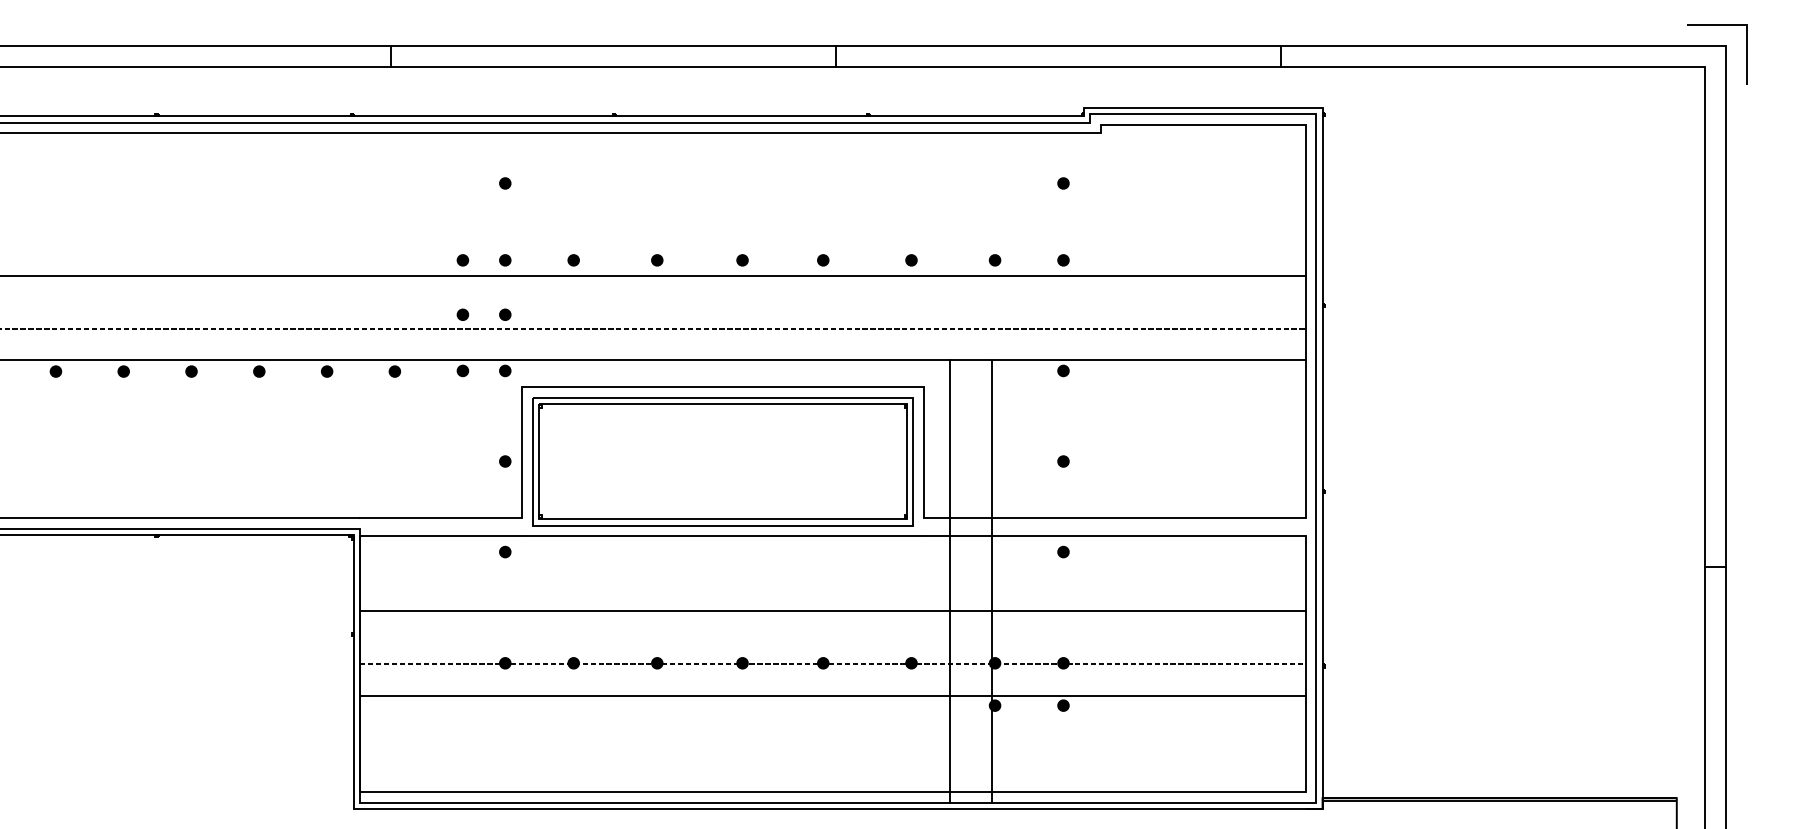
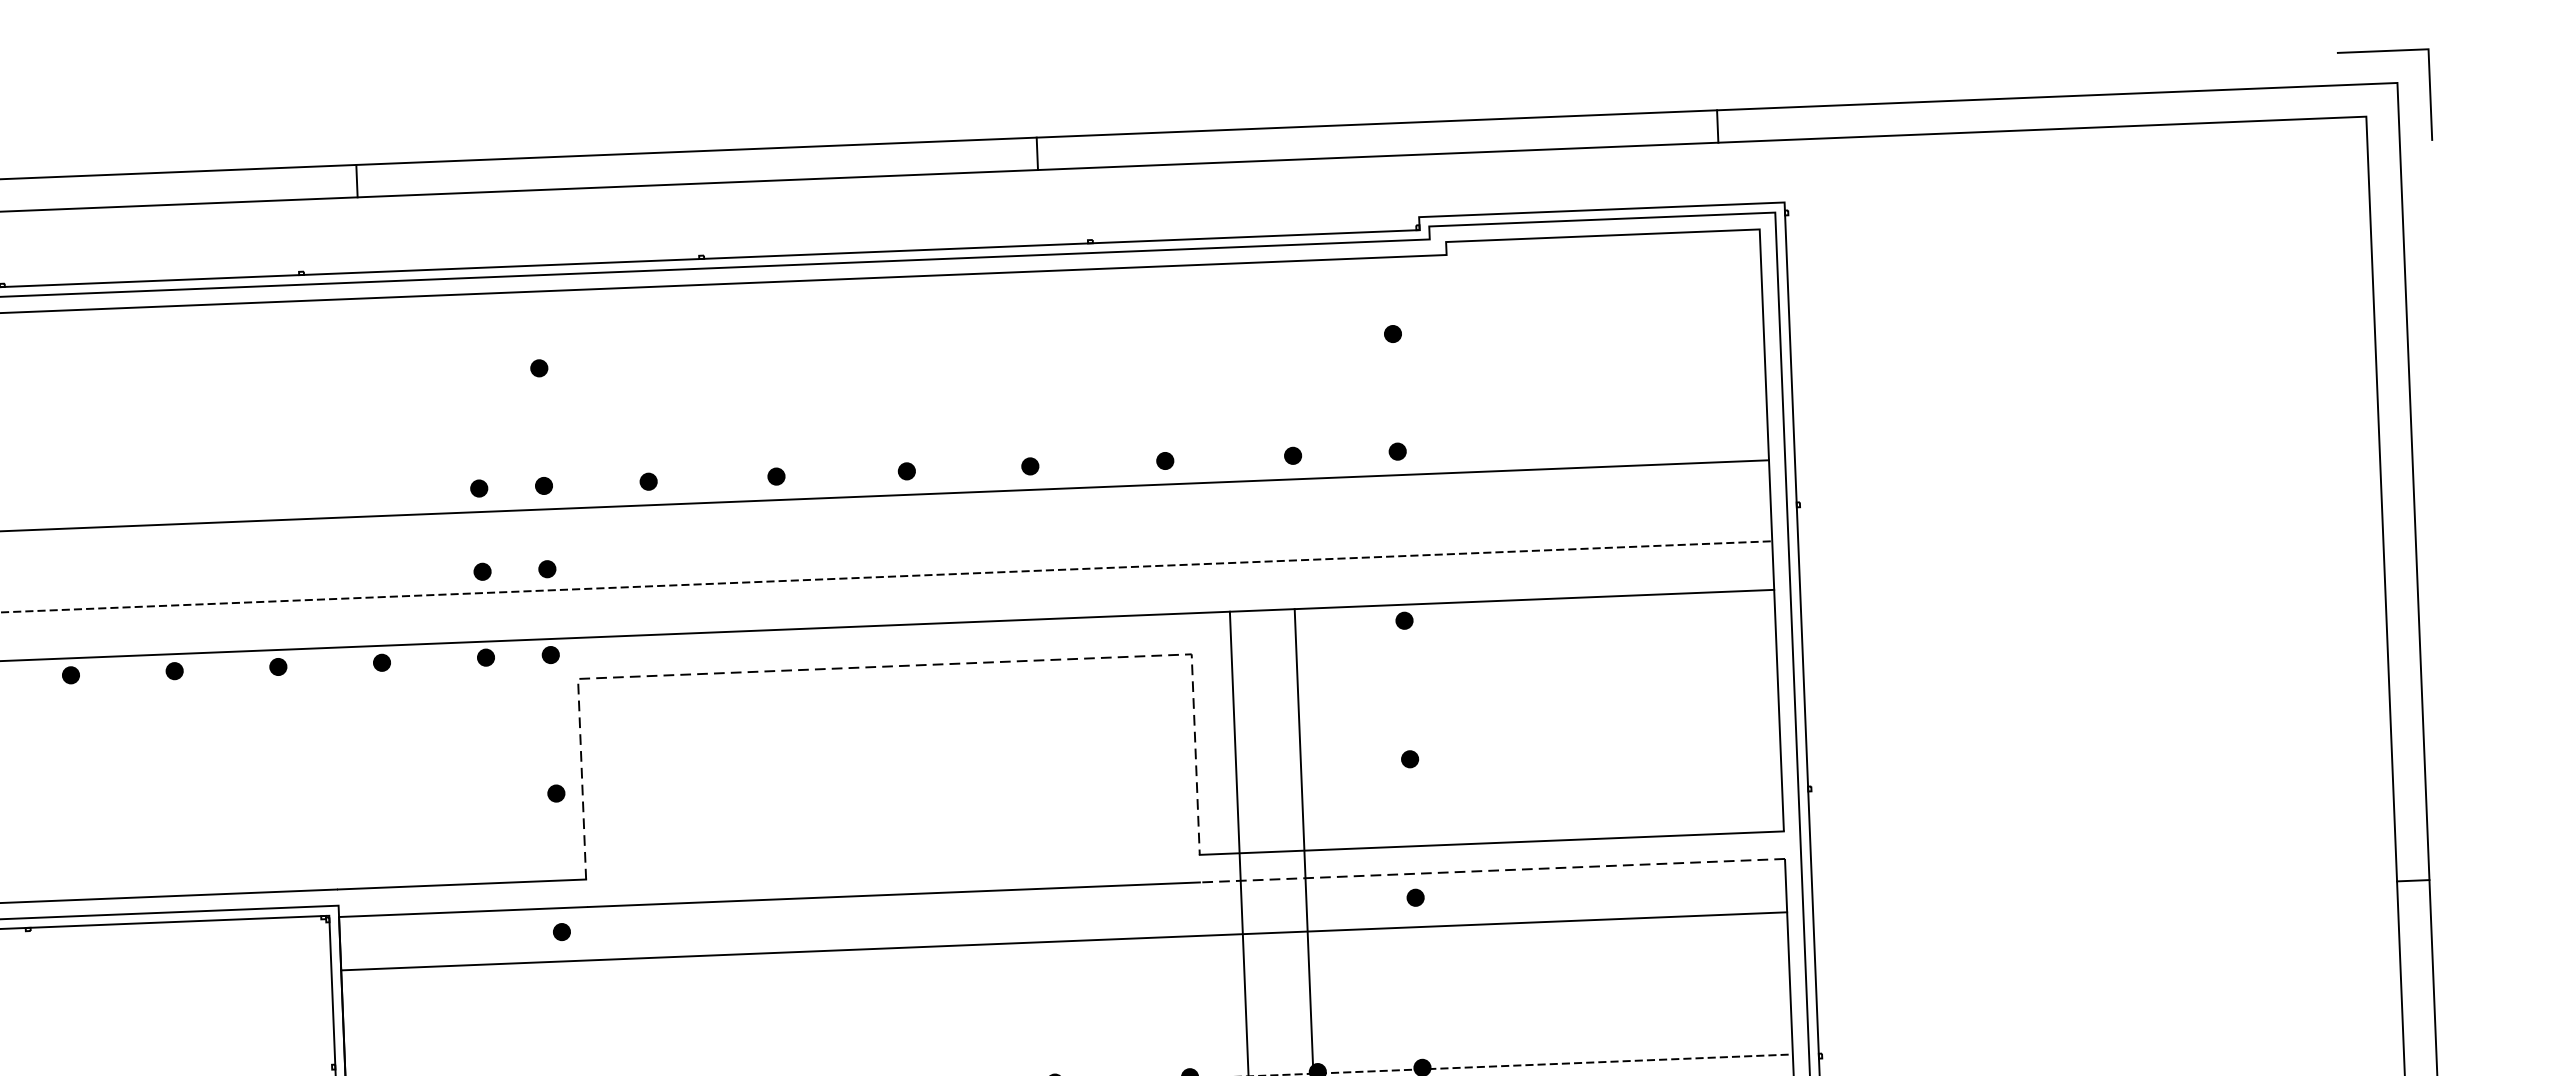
line: (723, 387) -> (885, 666), solid -> dashed
part: (722, 461) -> (888, 780), removed
line: (1114, 536) -> (1492, 870), solid -> dashed
line: (832, 611) -> (1063, 941), moved

